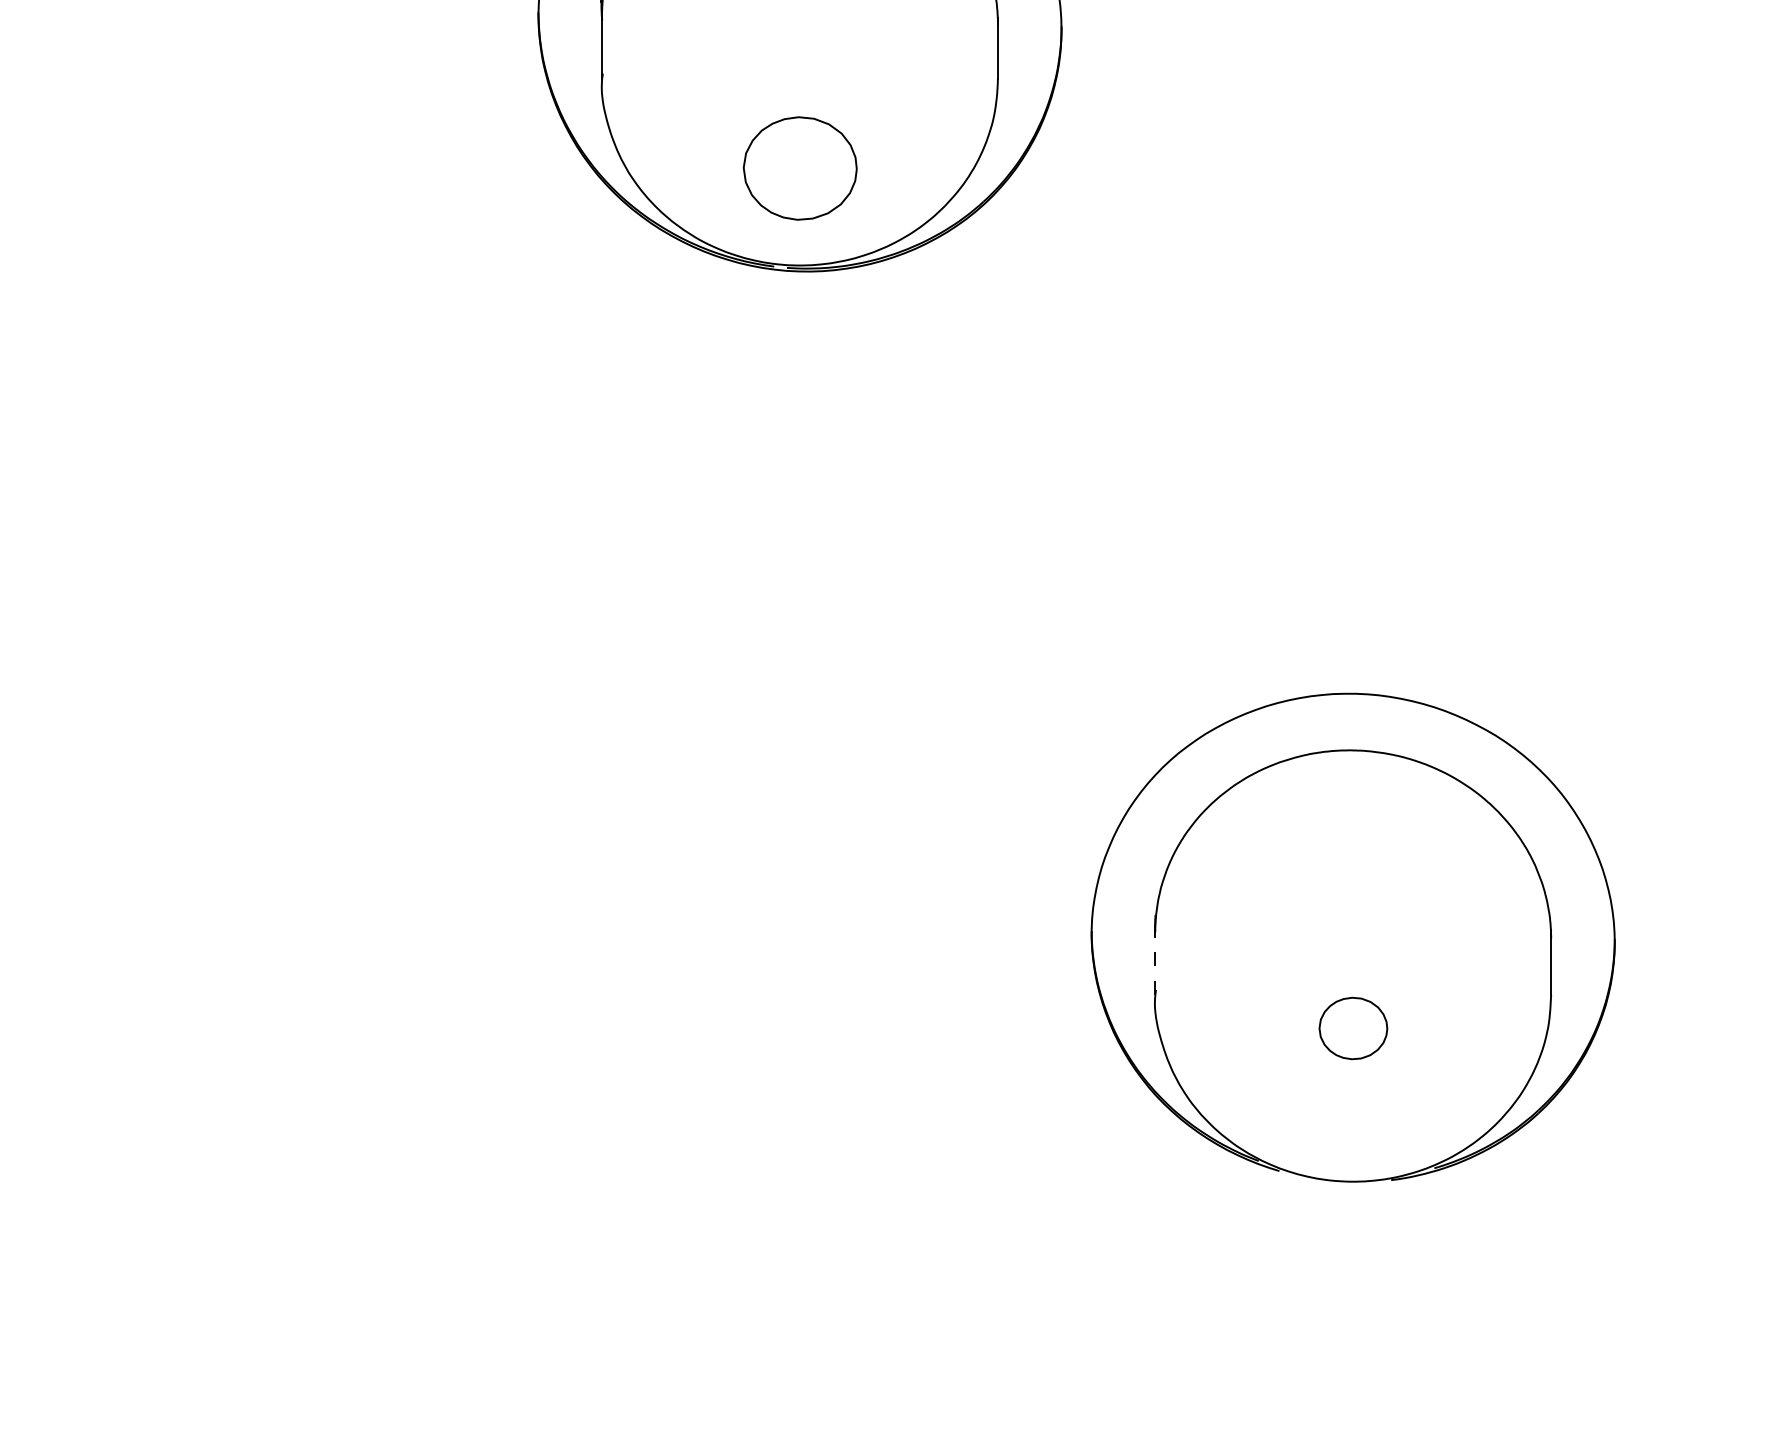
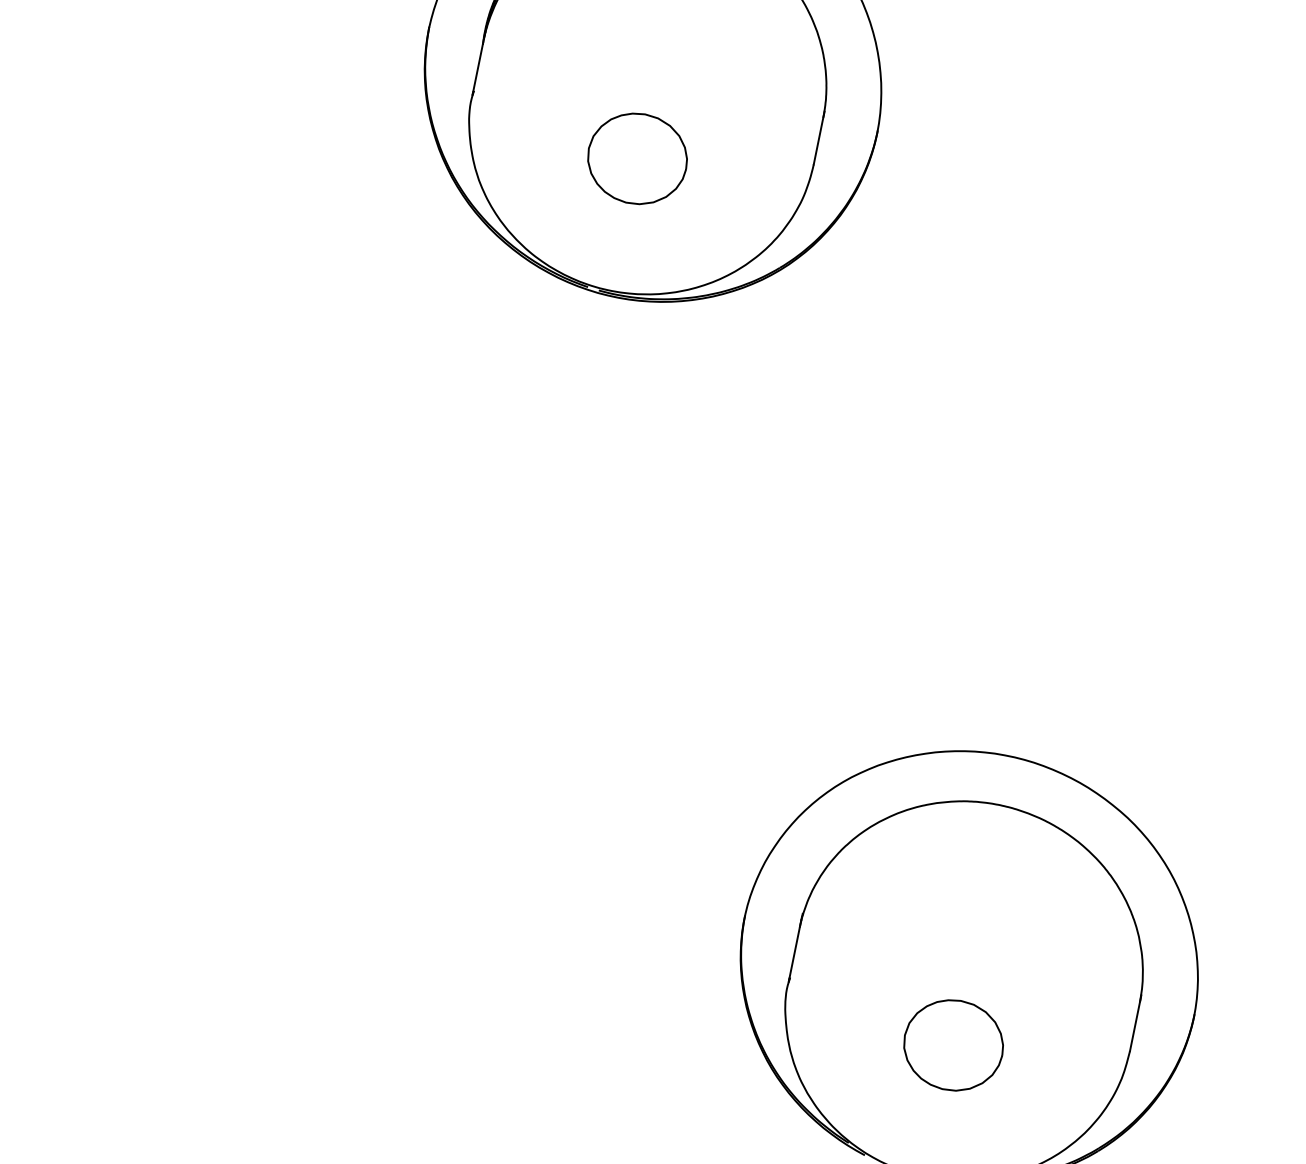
part: (799, 168) -> (636, 158), moved
line: (1155, 959) -> (795, 951), dashed -> solid
part: (1353, 1028) -> (953, 1045), size x1.67

